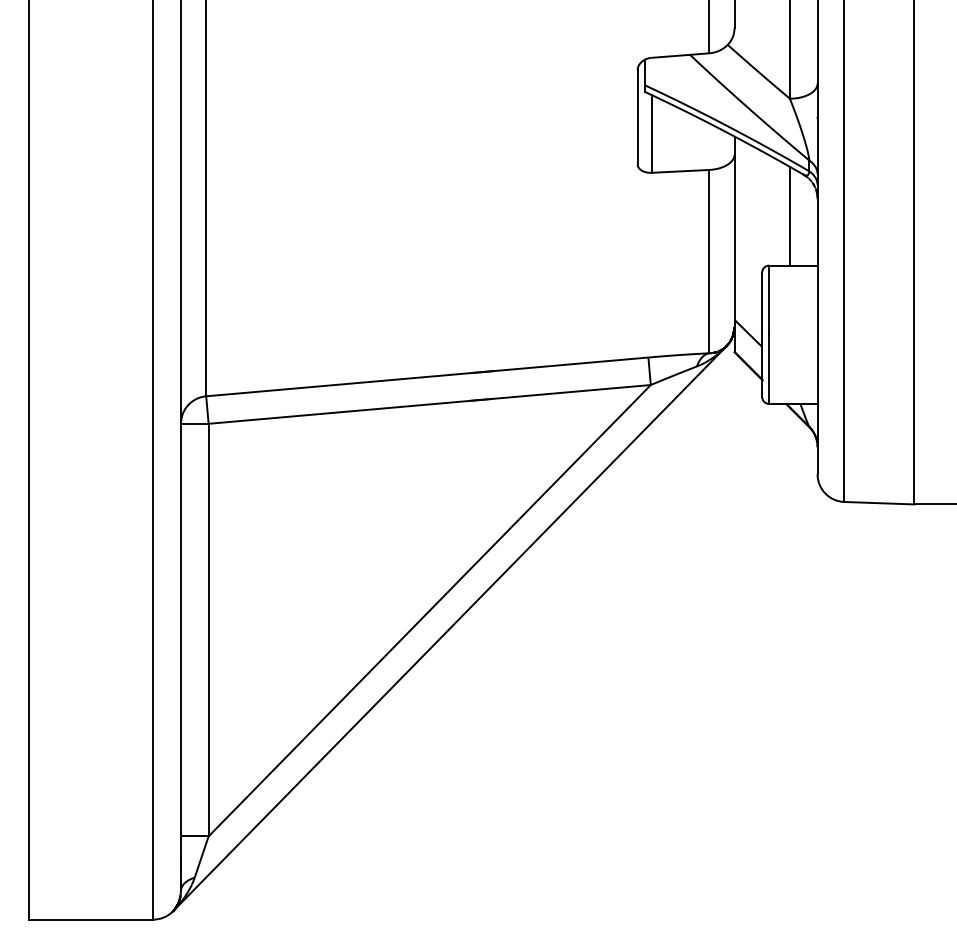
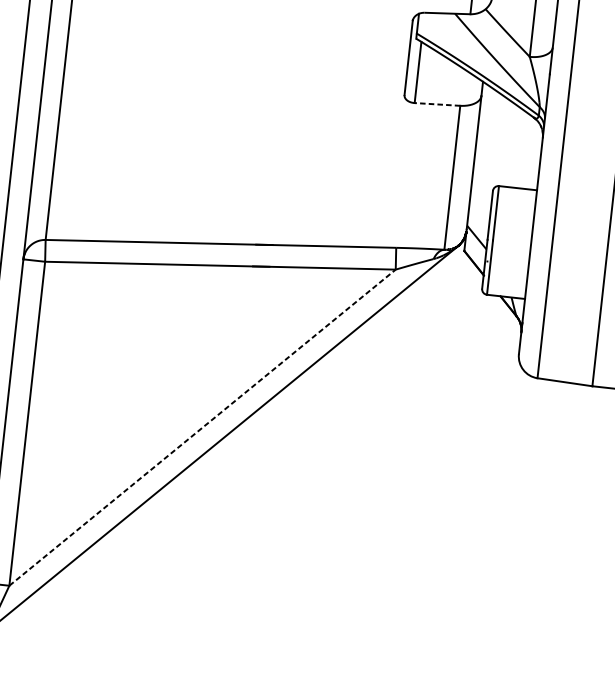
line: (680, 171) -> (437, 104), solid -> dashed
line: (789, 215) -> (519, 148), removed
line: (429, 610) -> (202, 427), solid -> dashed

